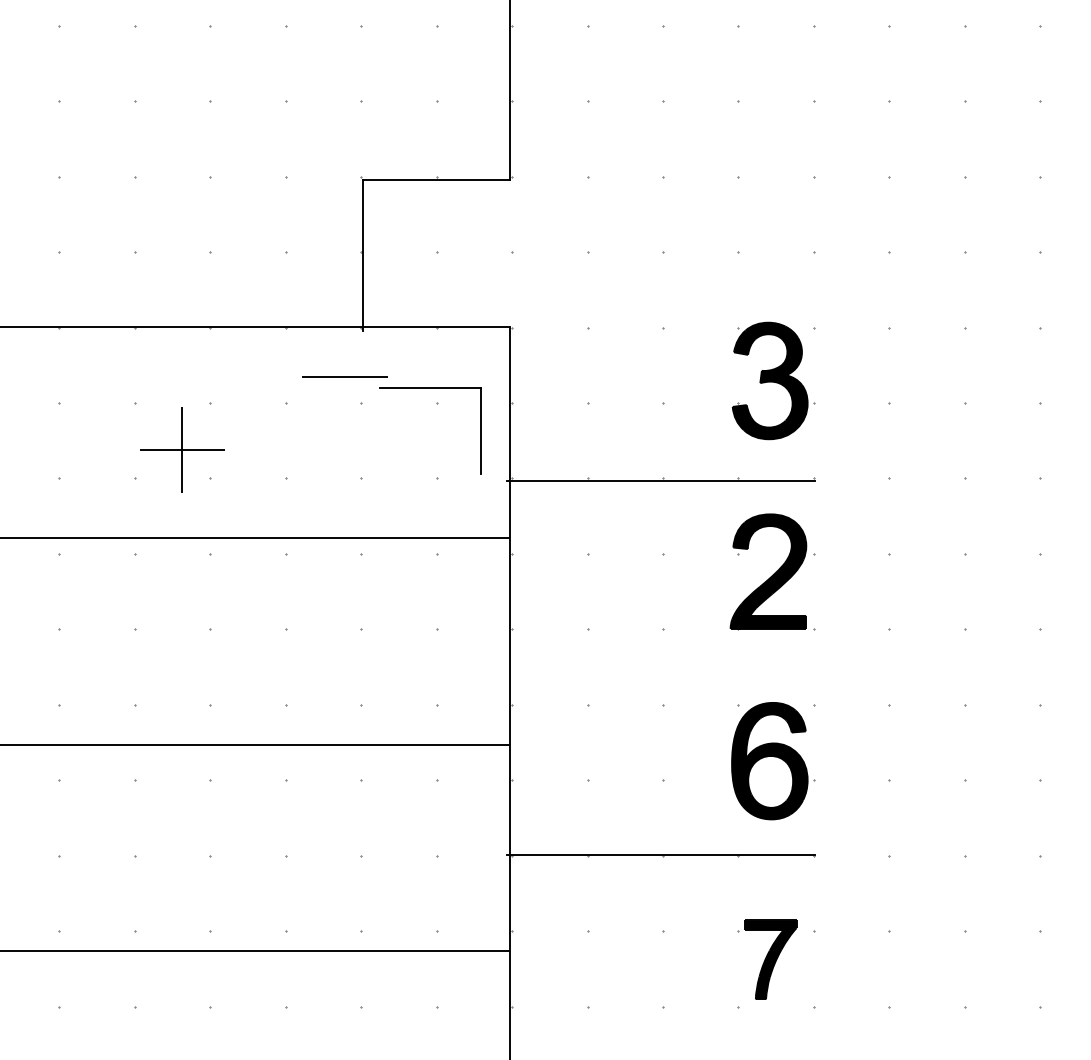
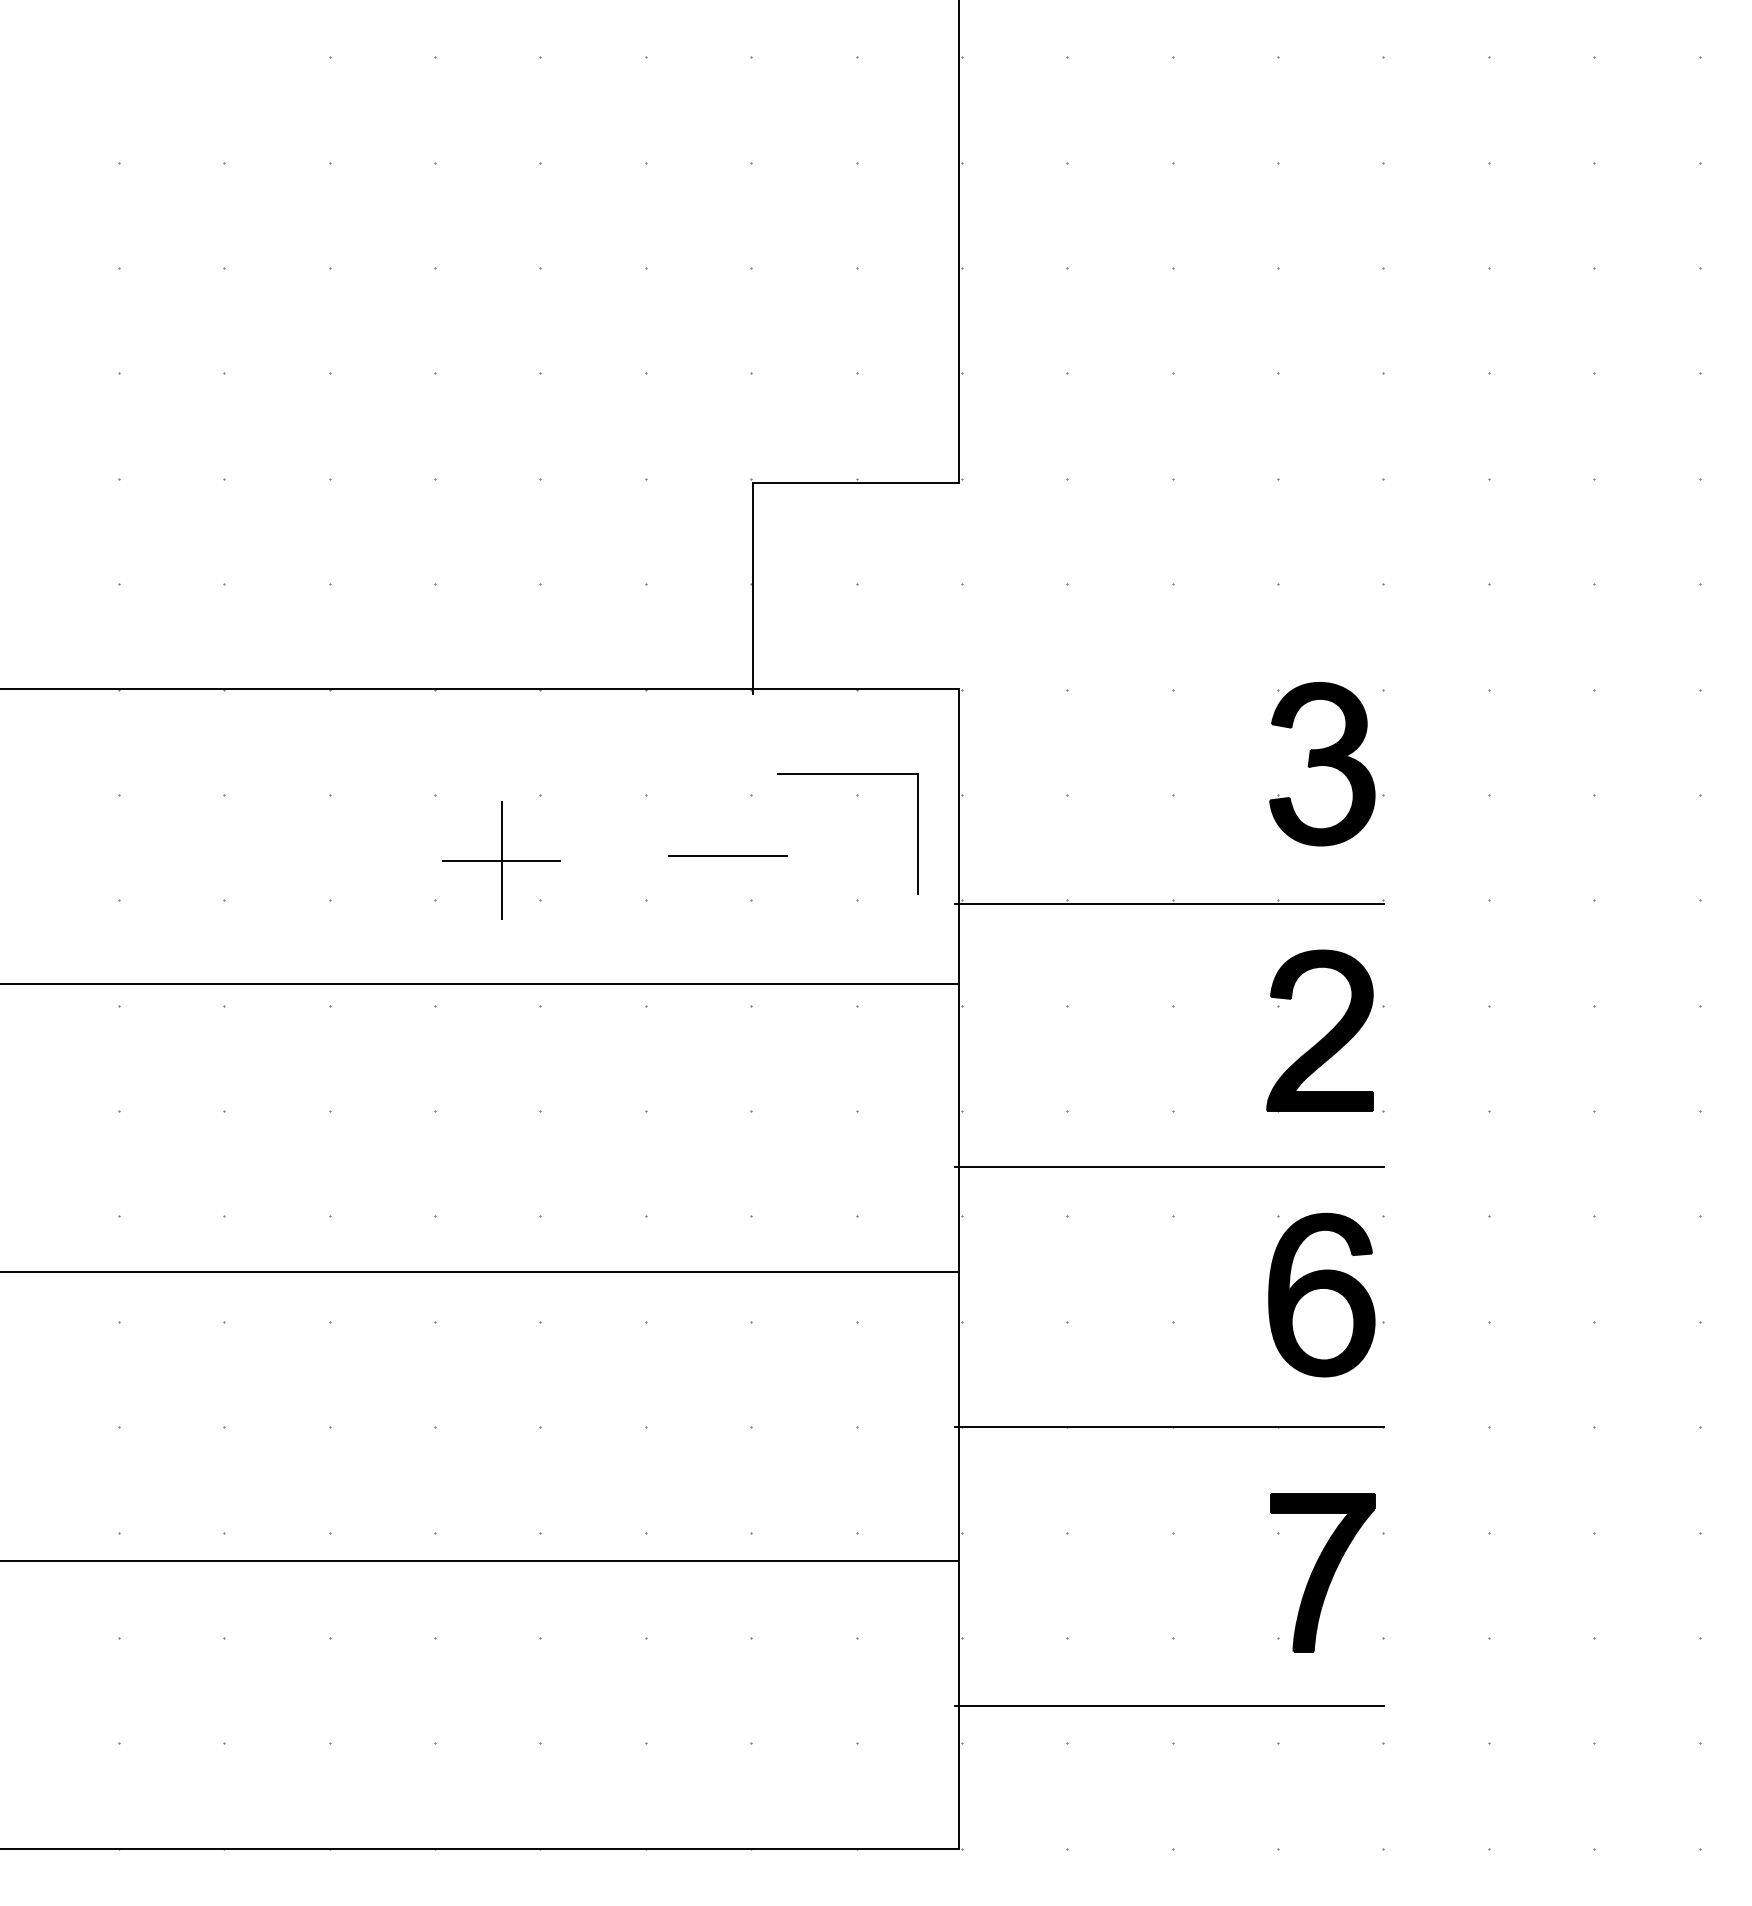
line: (344, 376) -> (727, 855), moved
line: (660, 669) -> (1169, 1166), added
part: (770, 959) -> (1322, 1572), size x1.43
line: (660, 1054) -> (1169, 1705), added

